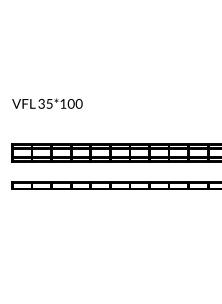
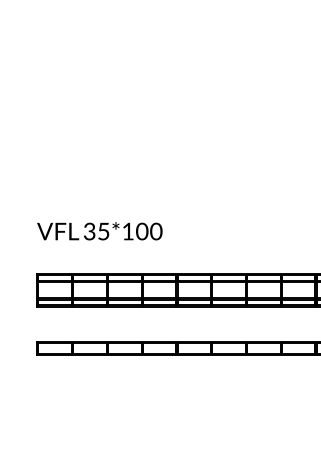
text: (47, 103) -> (100, 230), moved

